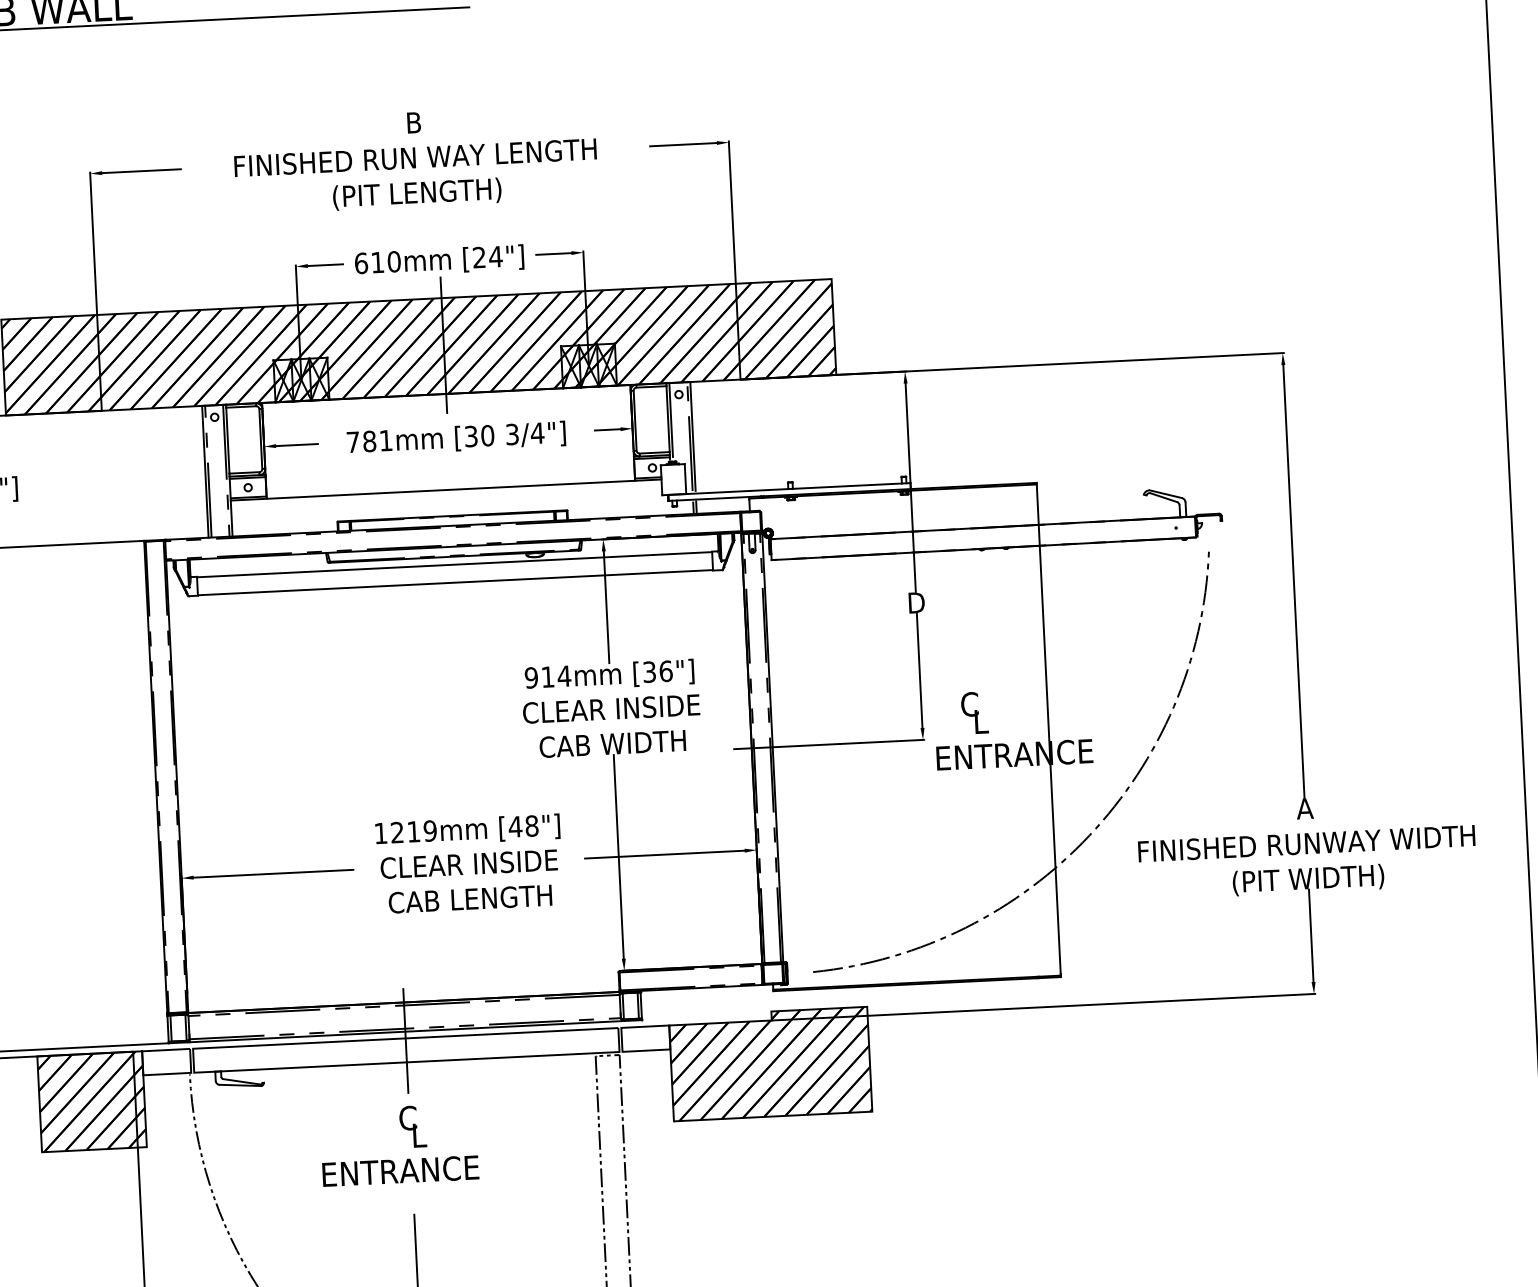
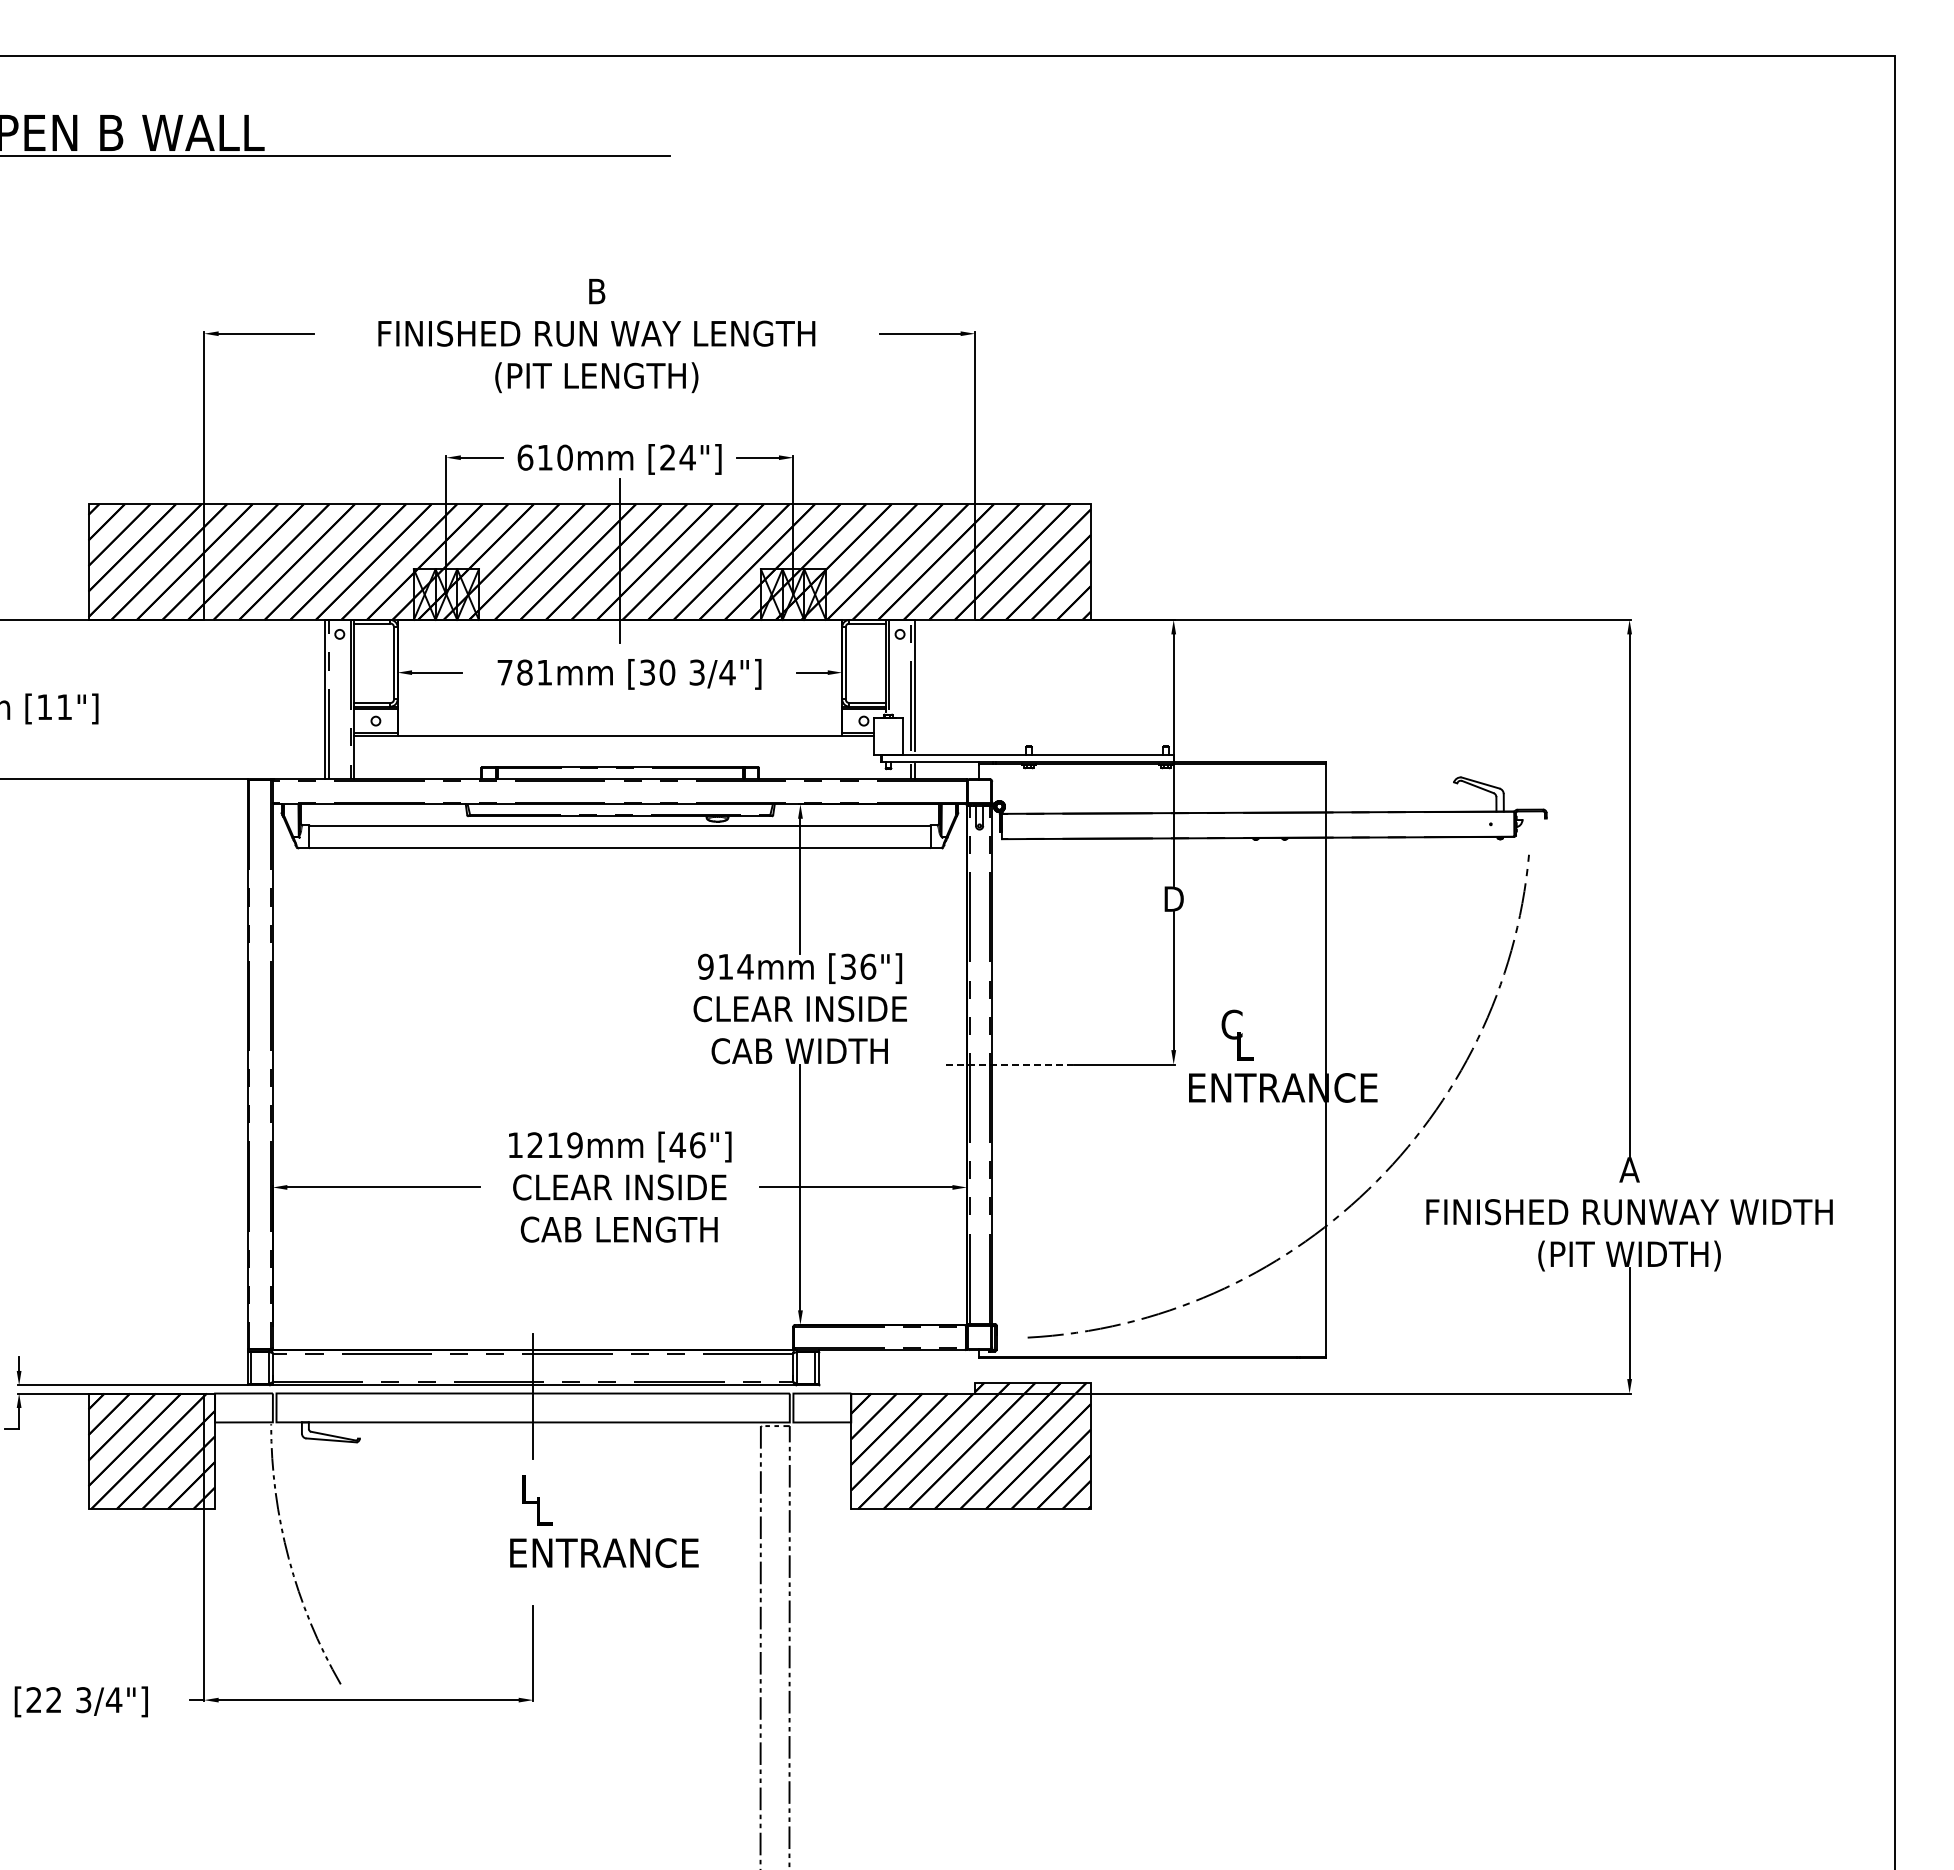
line: (787, 746) -> (1009, 1064), solid -> dashed
text: (531, 826) -> (697, 1145), [48"] -> [46"]
text: (407, 1118) -> (530, 1489), C -> L
text: (400, 1170) -> (604, 1552), moved

